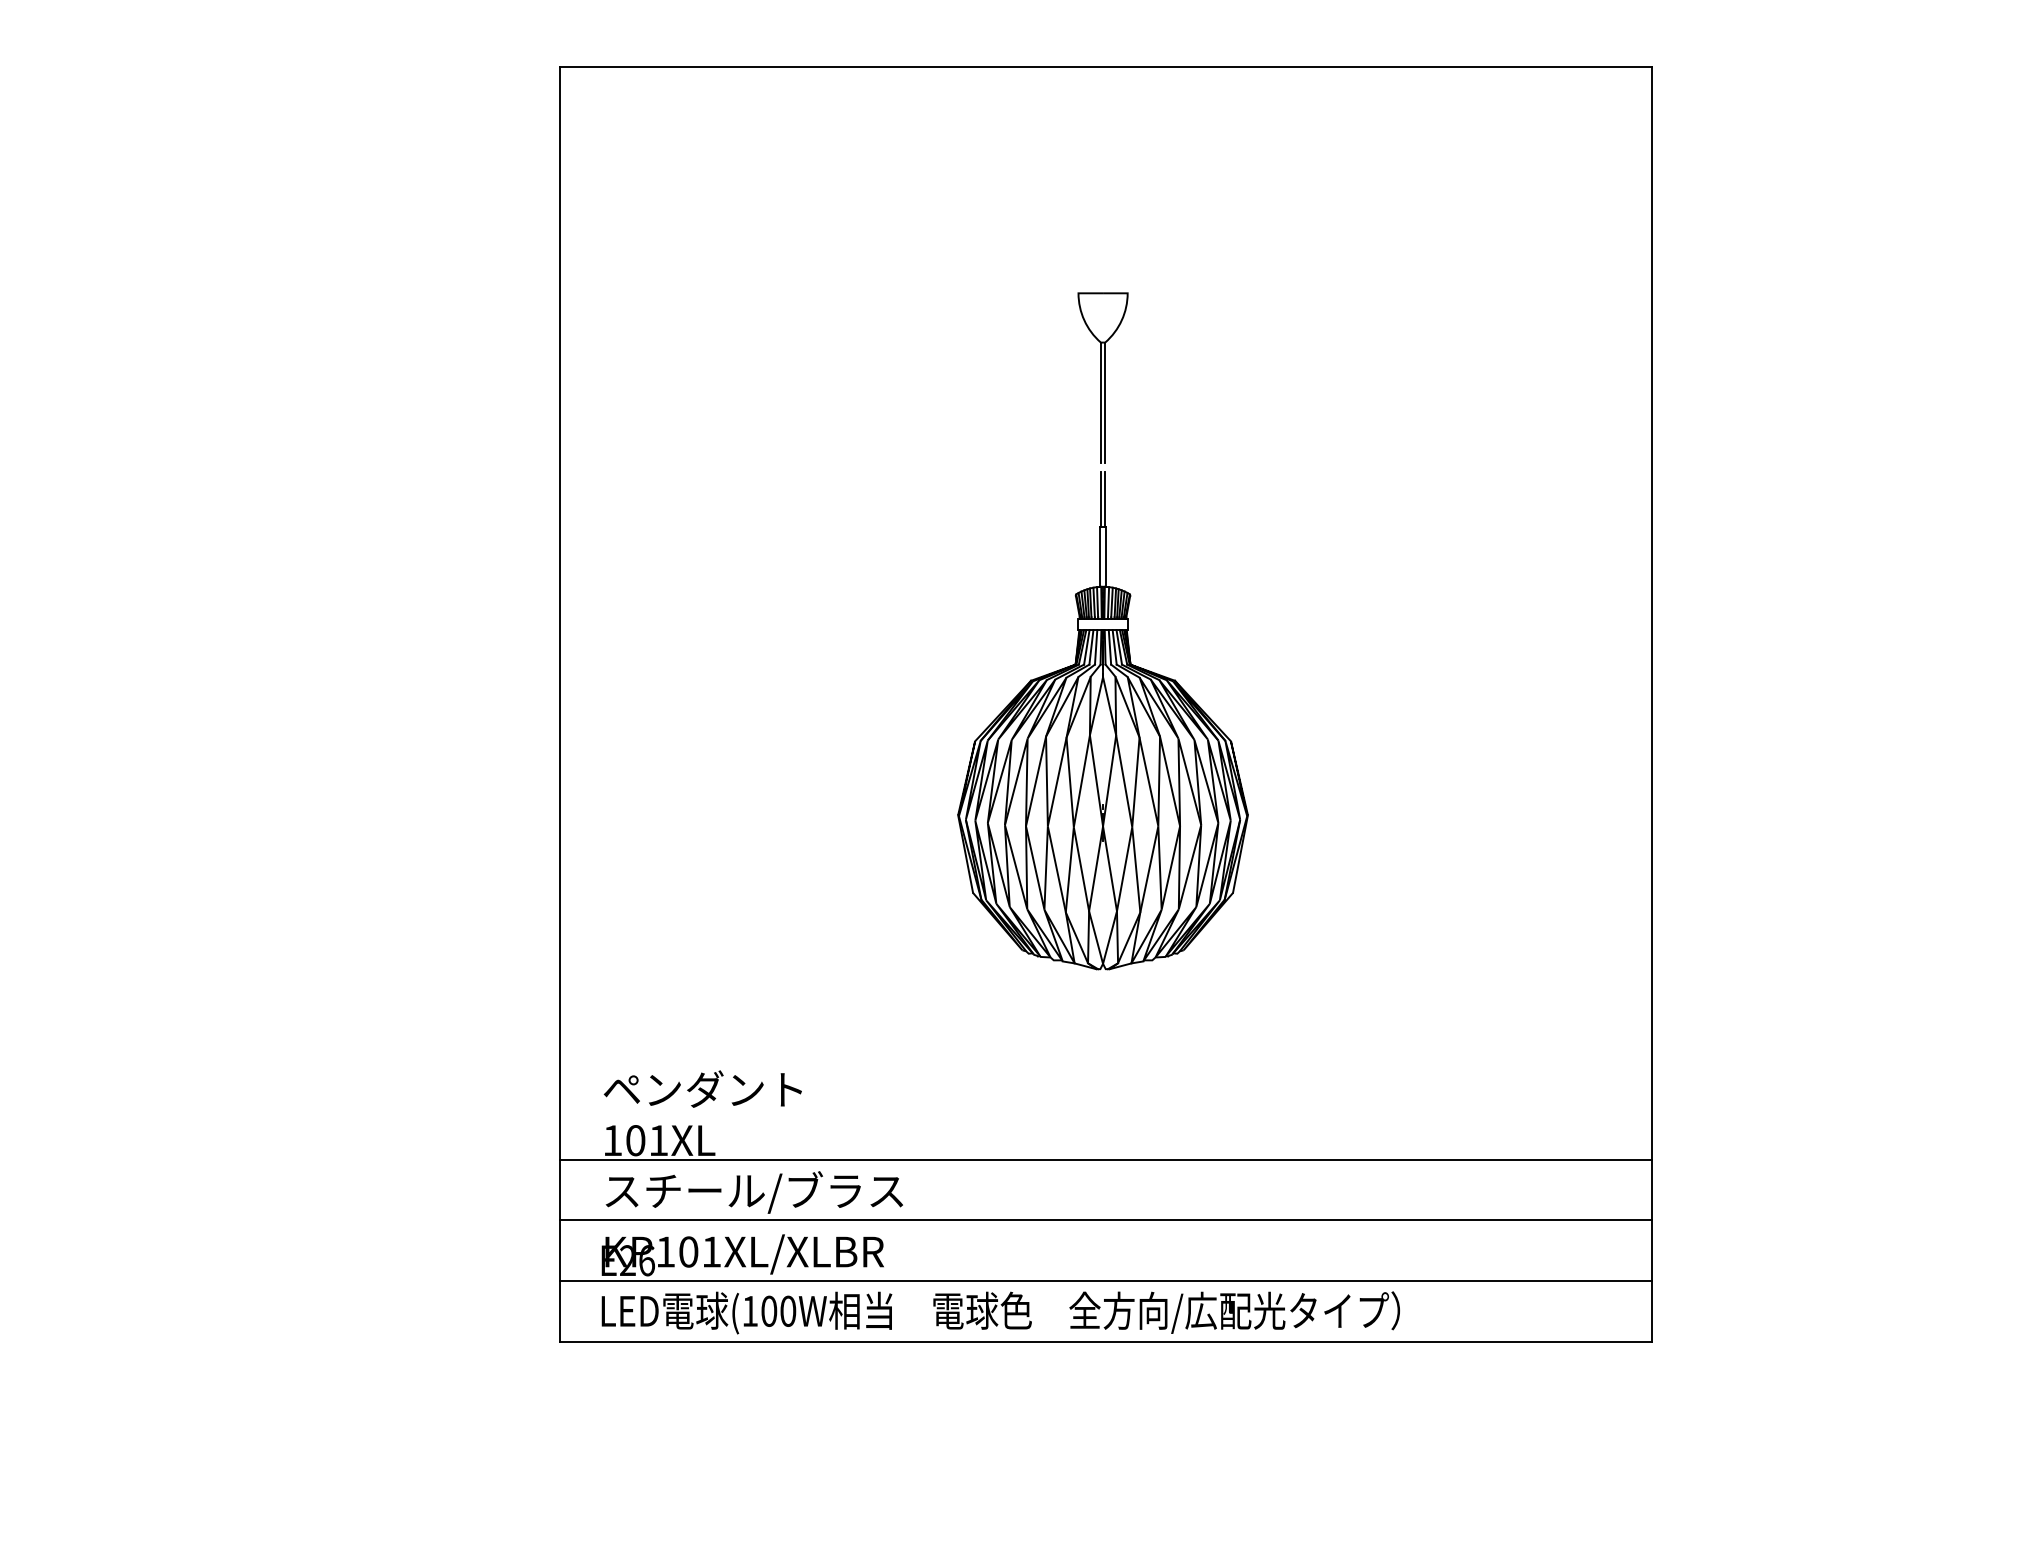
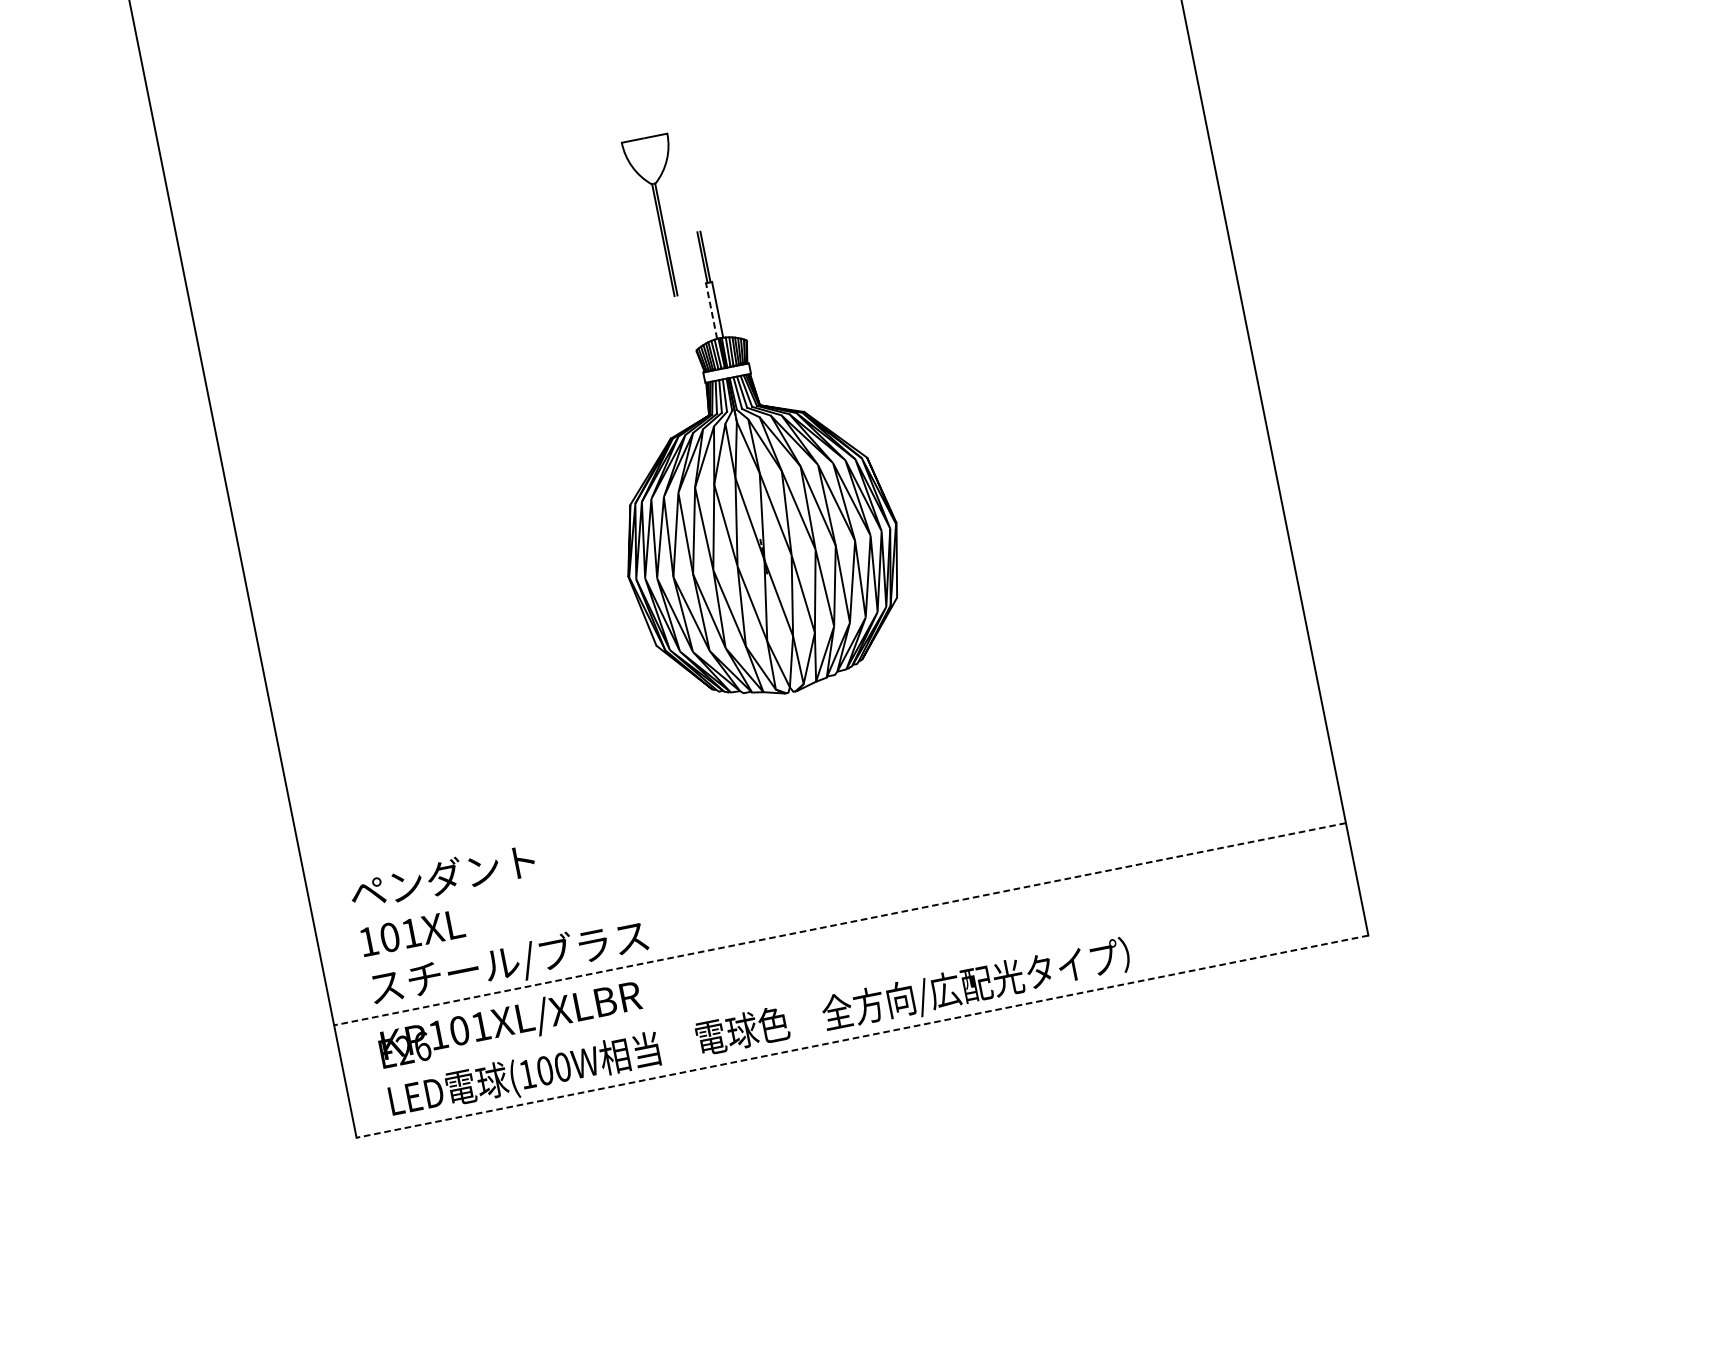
part: (1102, 377) -> (659, 216), moved
line: (1099, 556) -> (711, 310), solid -> dashed
line: (1105, 1159) -> (828, 868), removed
line: (1105, 1220) -> (839, 924), solid -> dashed
line: (1105, 1281) -> (850, 980), removed
line: (1105, 1341) -> (862, 1036), solid -> dashed

